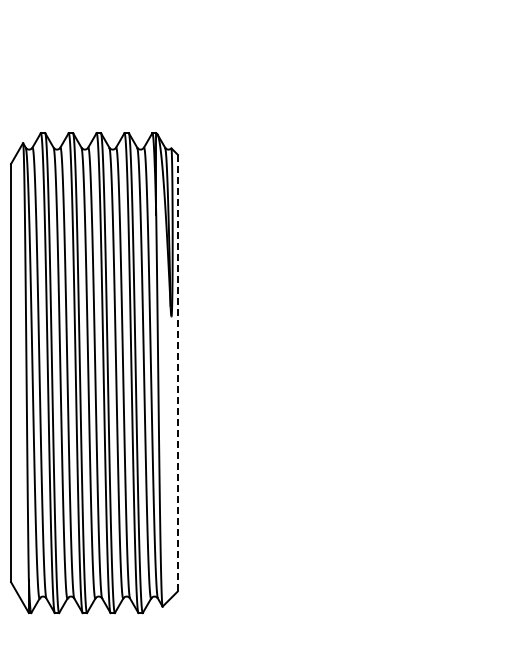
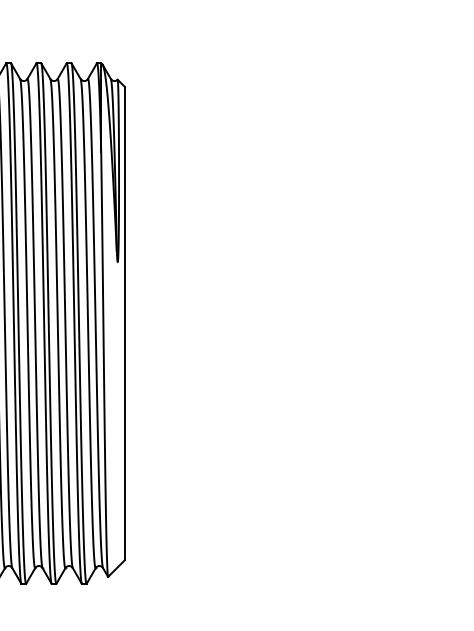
line: (177, 373) -> (124, 323), dashed -> solid

